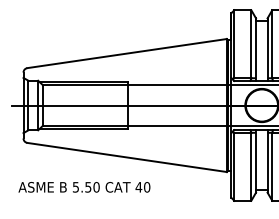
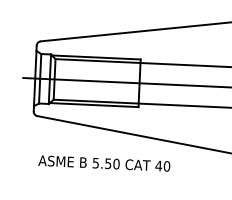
text: (84, 187) -> (104, 163), moved

